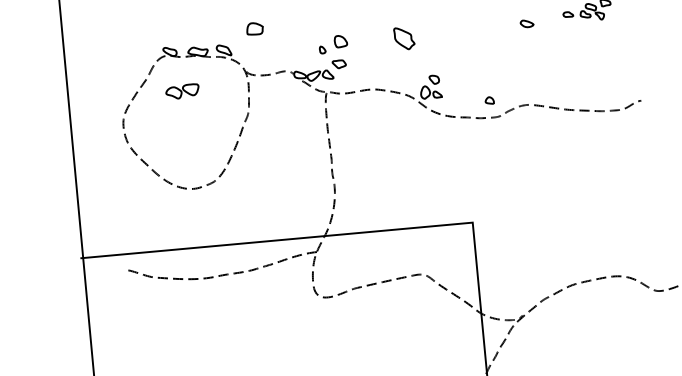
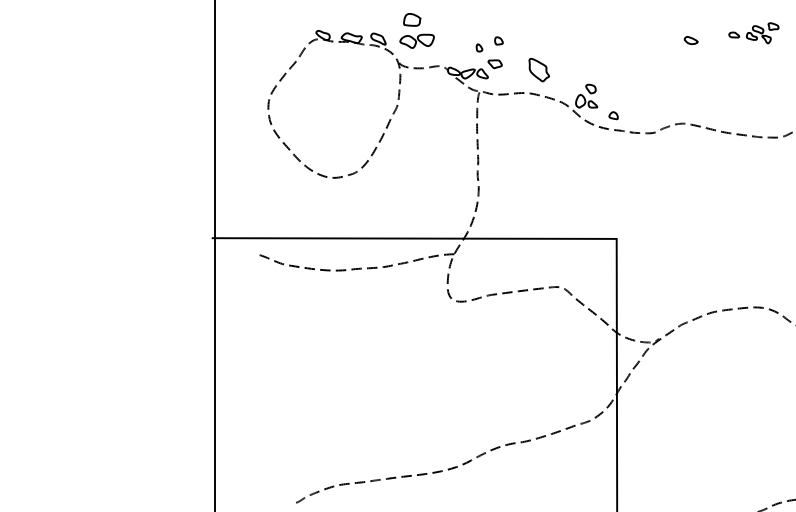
part: (403, 38) -> (538, 69), moved
part: (340, 41) -> (498, 40), size x0.62
part: (181, 90) -> (416, 40), moved
part: (489, 100) -> (613, 115), moved

